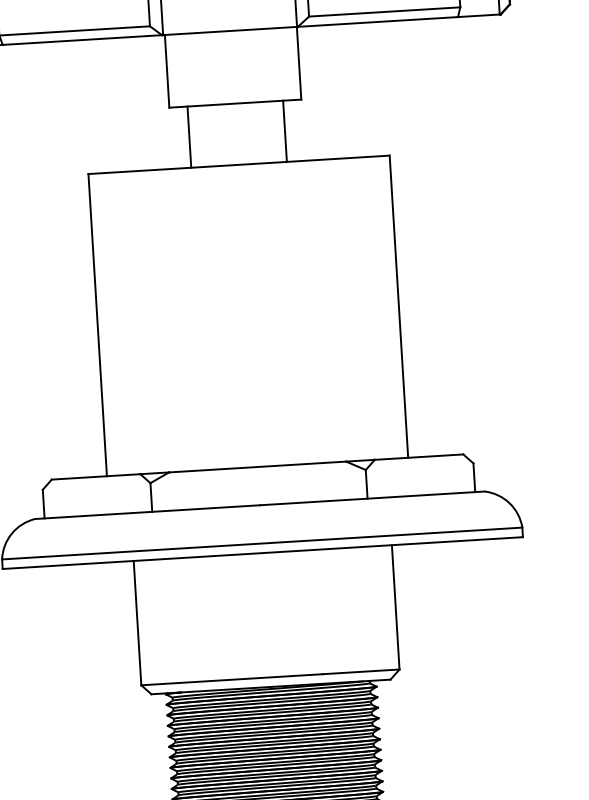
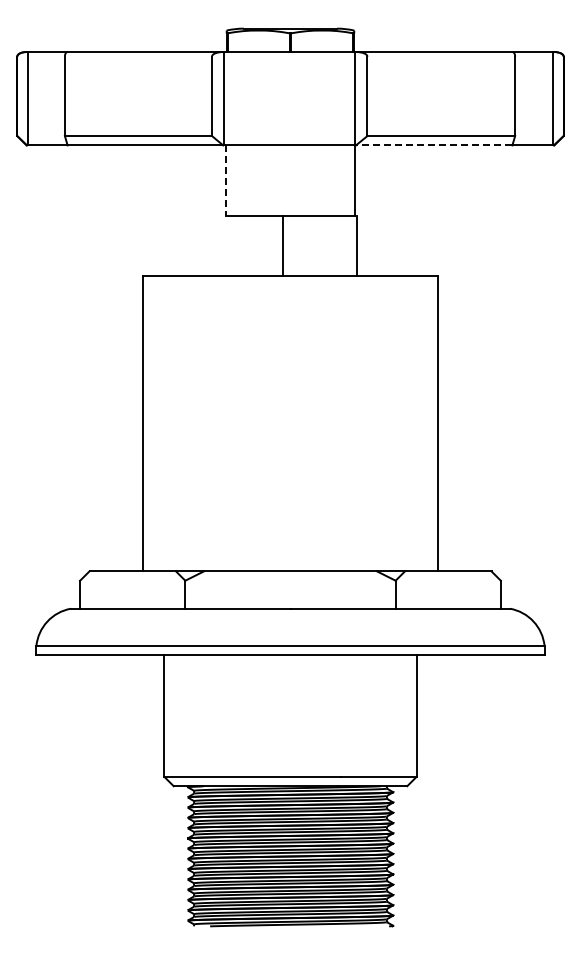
line: (377, 22) -> (433, 145), solid -> dashed
line: (167, 71) -> (226, 181), solid -> dashed
line: (285, 131) -> (357, 246), moved
line: (189, 137) -> (282, 246), moved

